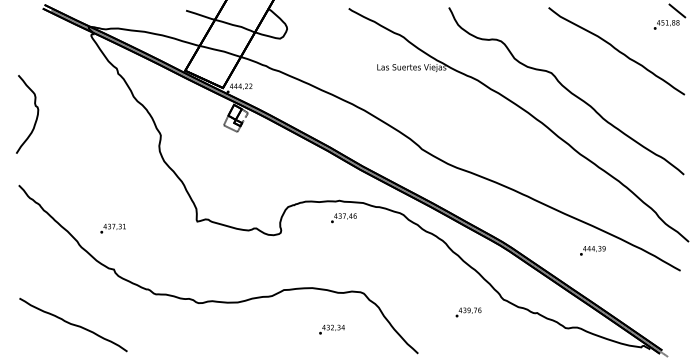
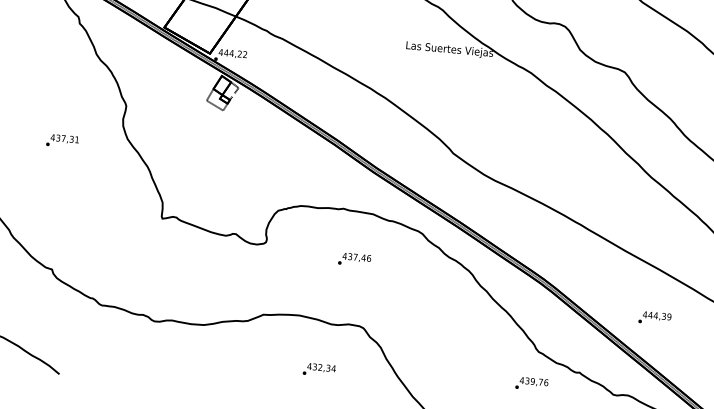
text: (343, 218) -> (354, 260), moved
text: (112, 228) -> (61, 140), moved
text: (592, 250) -> (654, 317), moved
text: (468, 312) -> (531, 384), moved

